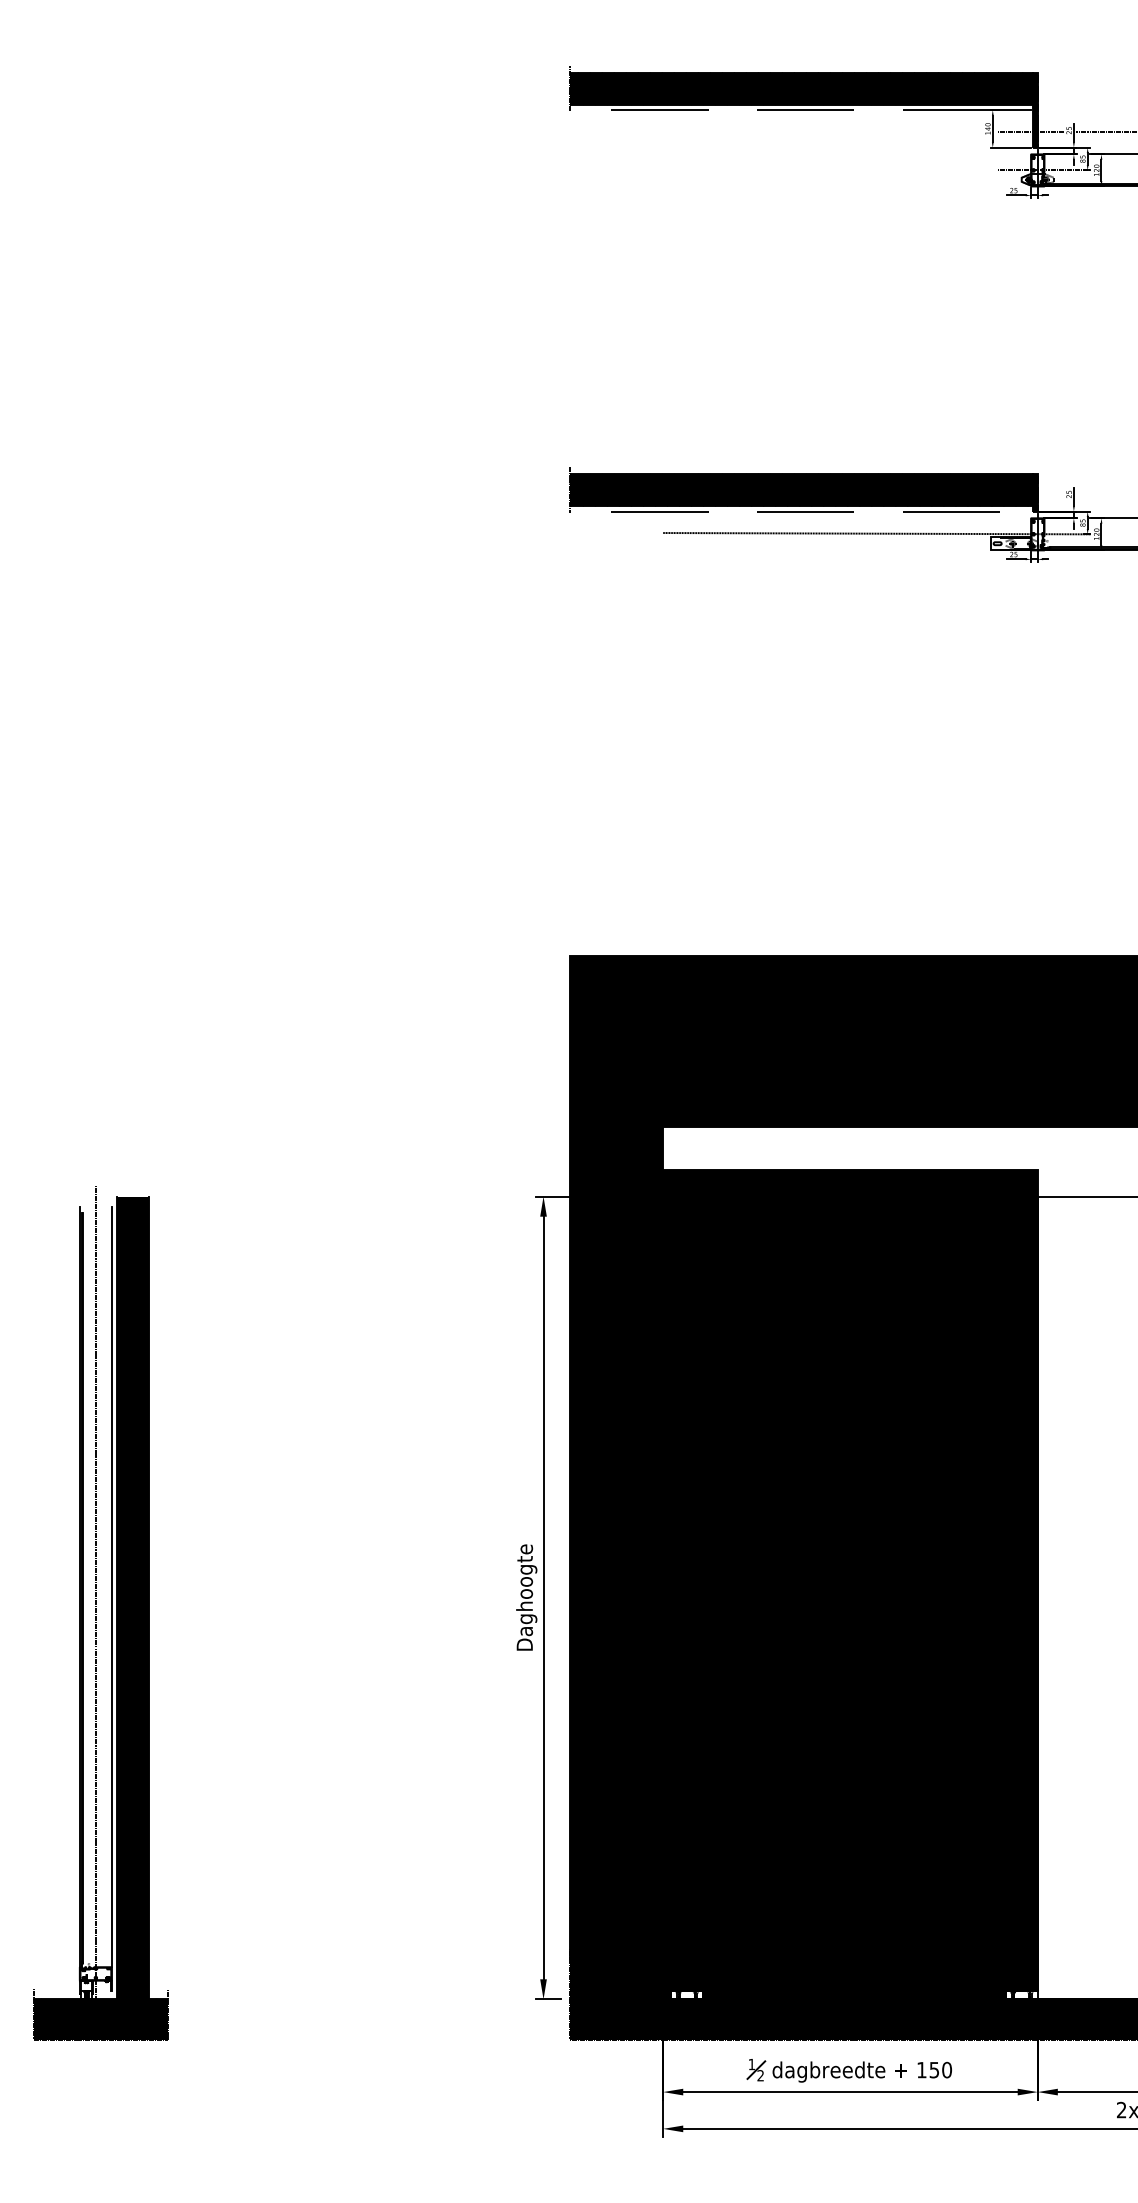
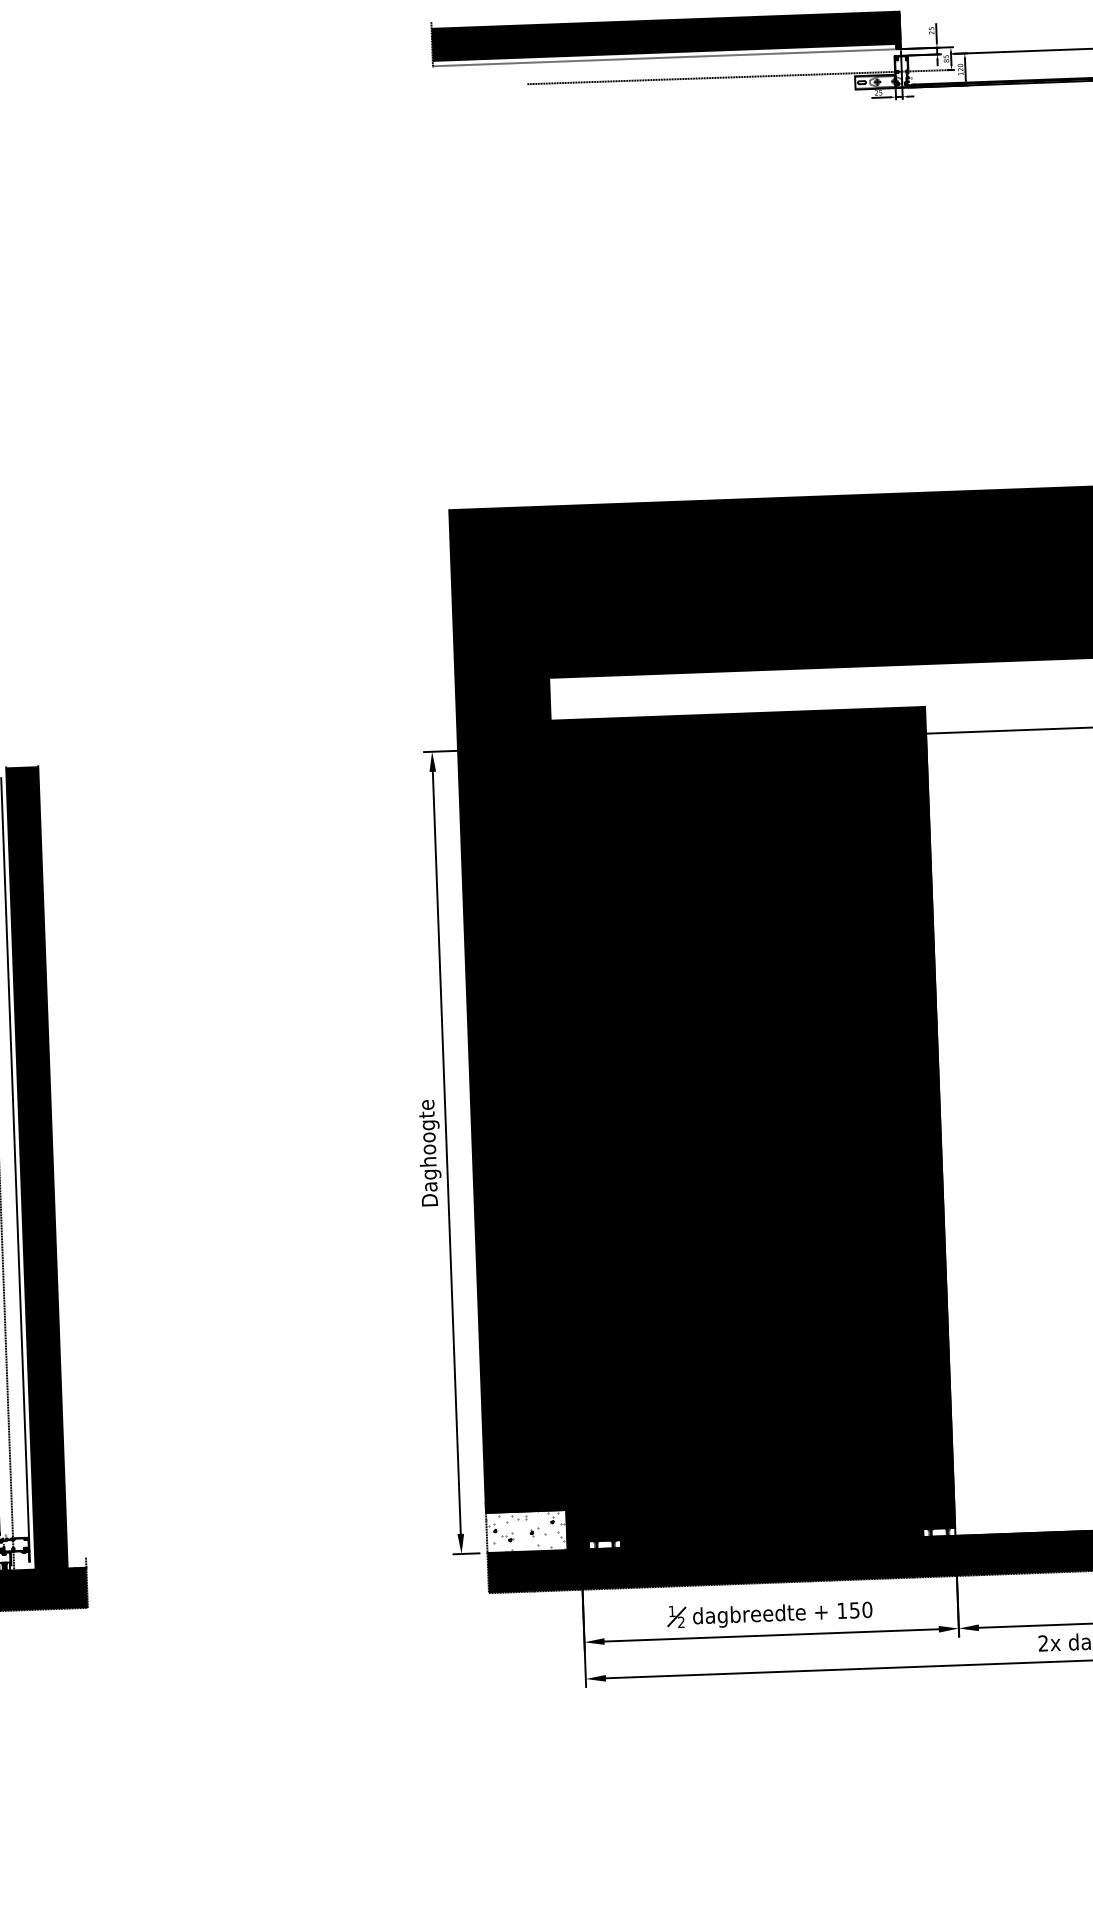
fill: (609, 1979) -> (526, 1531), removed

